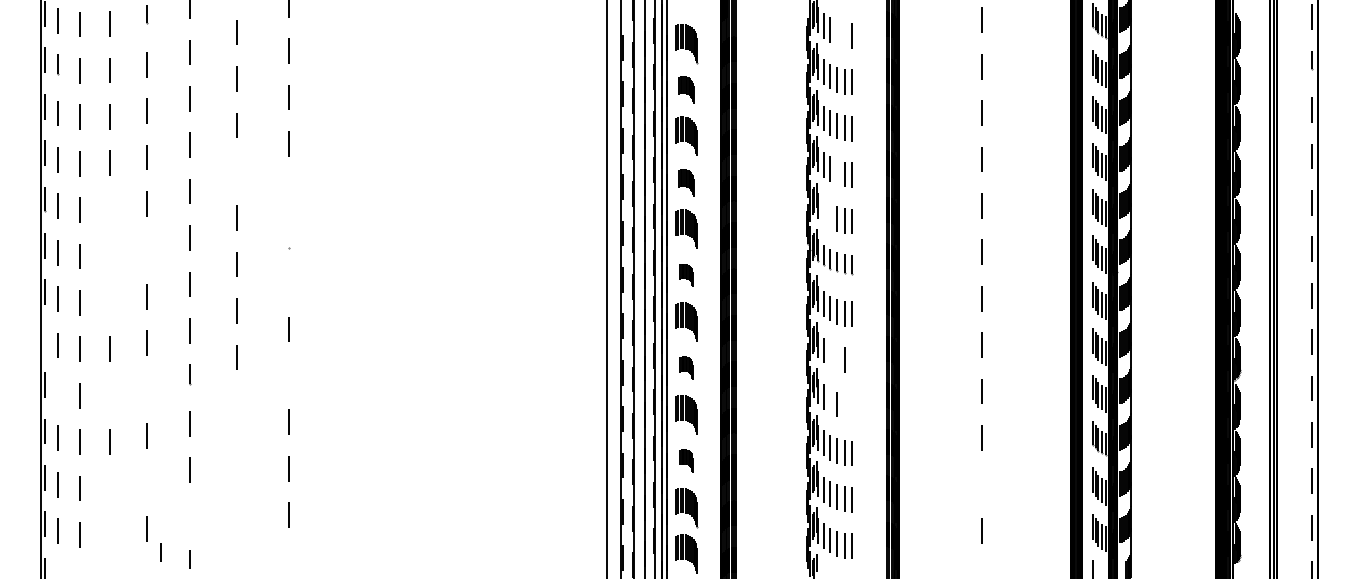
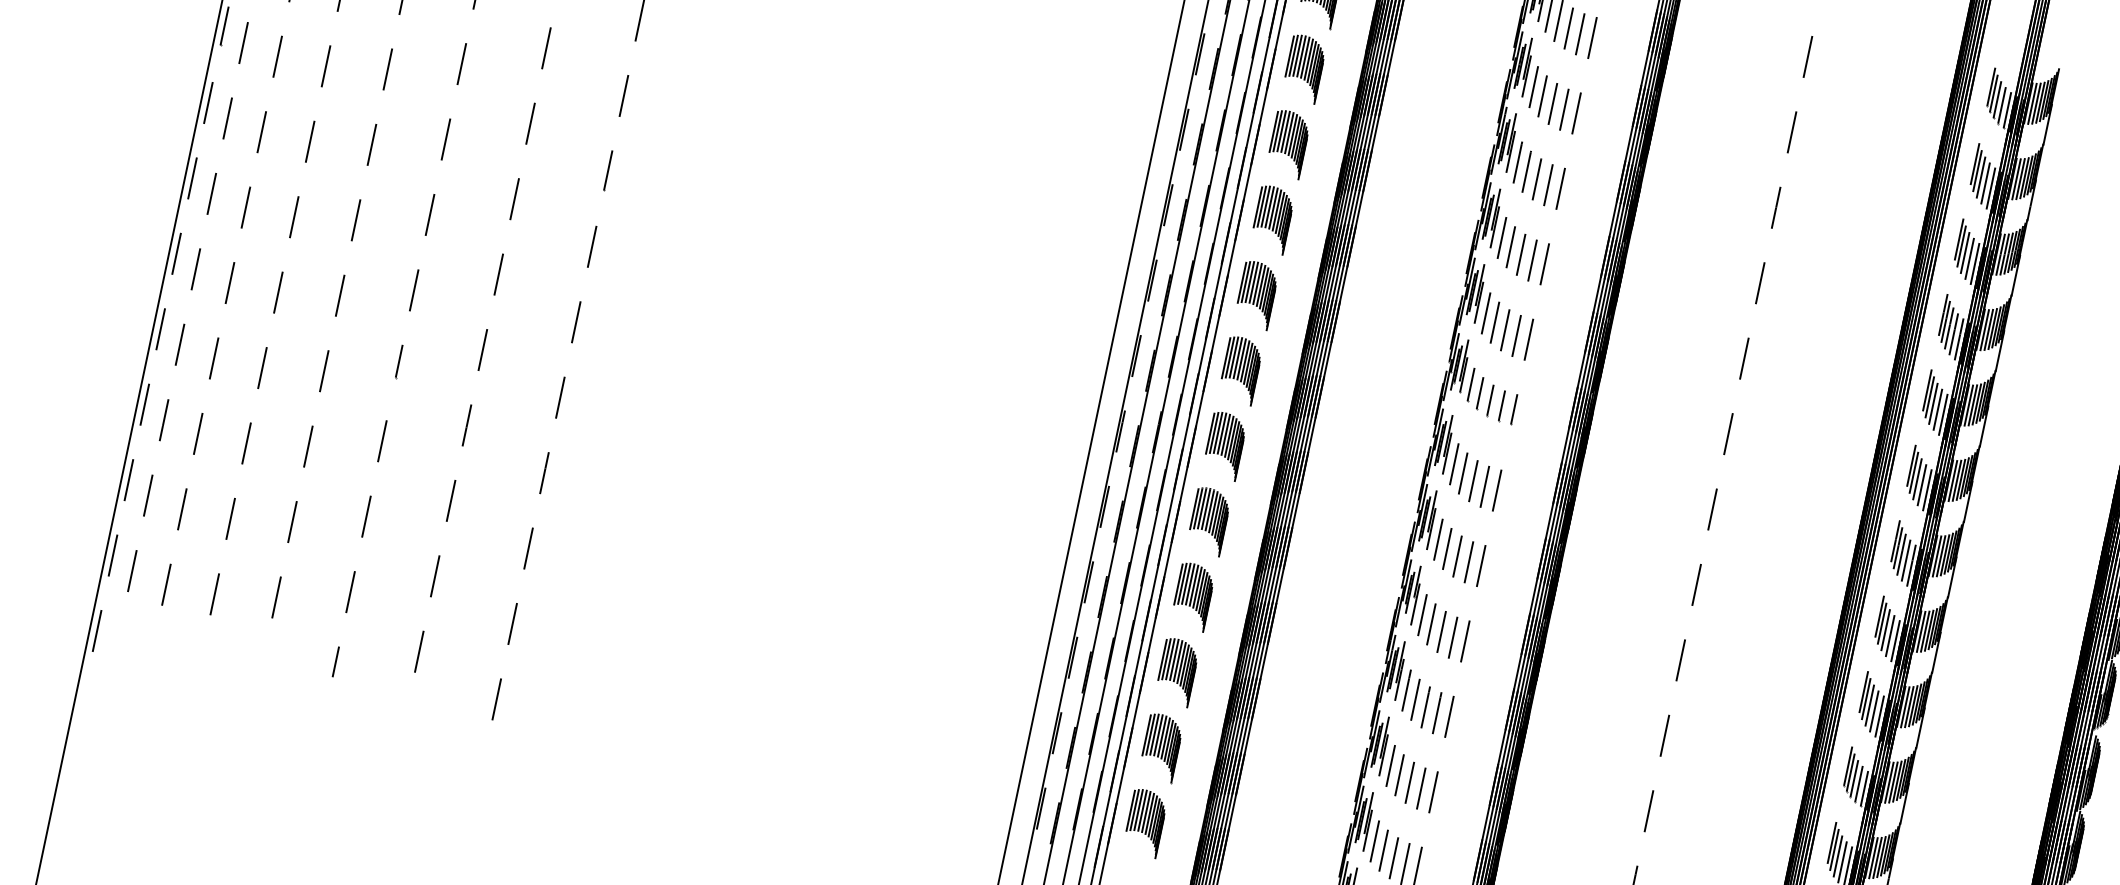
line: (837, 33) -> (1569, 29), added
line: (844, 35) -> (1580, 34), added
part: (686, 89) -> (1304, 68), size x1.43
line: (236, 171) -> (545, 47), added
line: (837, 172) -> (1521, 255), added
part: (686, 182) -> (1272, 219), size x1.43
line: (288, 190) -> (623, 96), added
line: (109, 209) -> (325, 65), added
line: (823, 211) -> (1485, 313), added
line: (830, 215) -> (1495, 322), added
line: (288, 235) -> (607, 169), added
line: (146, 250) -> (371, 145), added
line: (109, 256) -> (309, 142), added
part: (686, 275) -> (1240, 370), size x1.67
line: (288, 282) -> (591, 245), added
line: (109, 302) -> (293, 216), added
line: (45, 338) -> (177, 253), added
line: (830, 354) -> (1448, 548), added
line: (837, 357) -> (1458, 555), added
line: (852, 360) -> (1481, 565), added
part: (686, 367) -> (1209, 520), size x1.67
line: (288, 375) -> (559, 396), added
line: (146, 389) -> (324, 371), added
line: (58, 391) -> (180, 344), added
line: (109, 395) -> (261, 368), added
line: (830, 401) -> (1431, 624), added
line: (236, 403) -> (465, 424), added
line: (844, 406) -> (1452, 637), added
line: (852, 407) -> (1465, 642), added
line: (237, 450) -> (451, 501), added
part: (686, 460) -> (1177, 671), size x1.67
line: (146, 482) -> (292, 522), added
line: (981, 484) -> (1648, 811), added
line: (109, 488) -> (230, 519), added
line: (237, 496) -> (435, 576), added
line: (189, 516) -> (350, 592), added
line: (109, 534) -> (214, 594), added
line: (237, 542) -> (419, 650), added
line: (160, 552) -> (291, 640), removed
line: (288, 561) -> (496, 699), added

